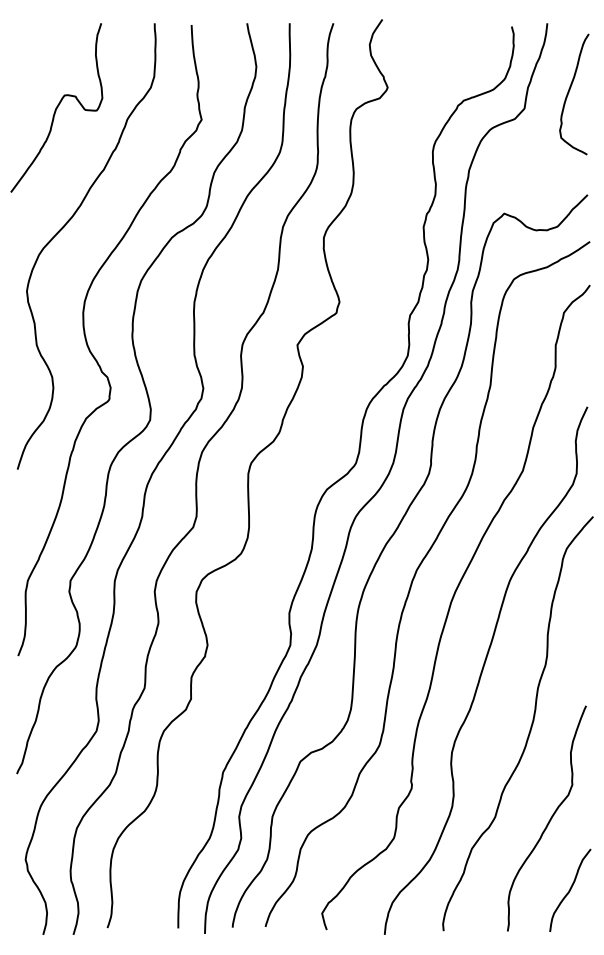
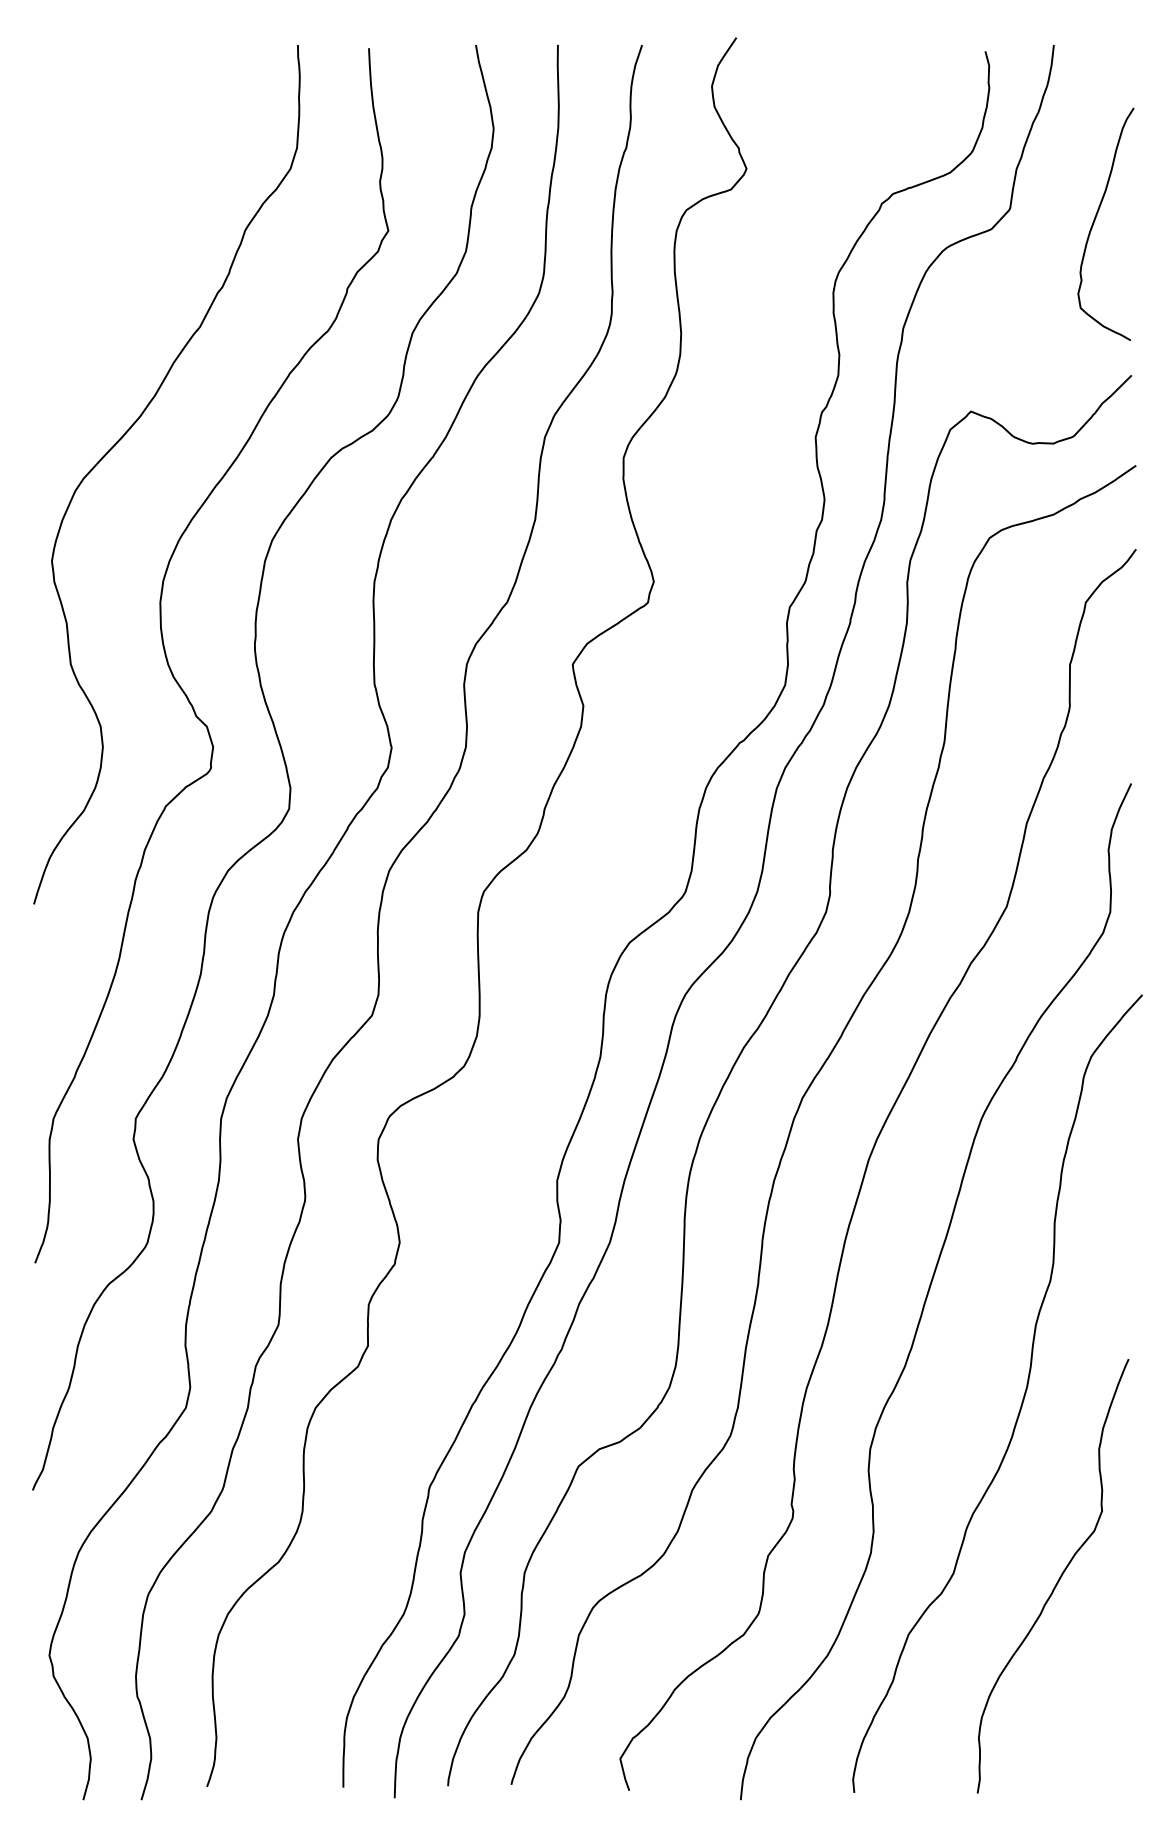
curve: (569, 92) -> (1096, 220), moved
curve: (56, 107) -> (108, 207), removed
curve: (570, 889) -> (1098, 1712), removed

